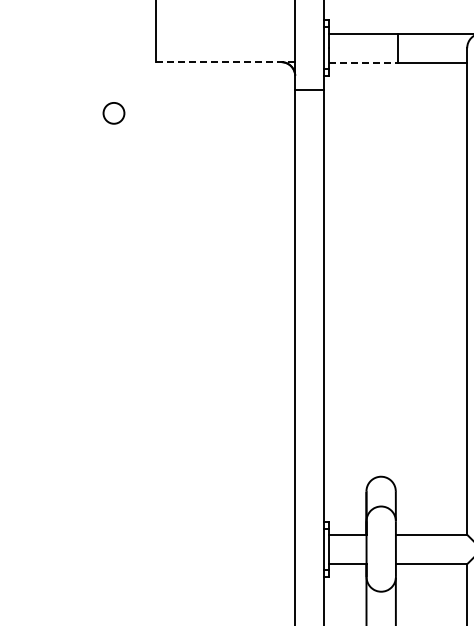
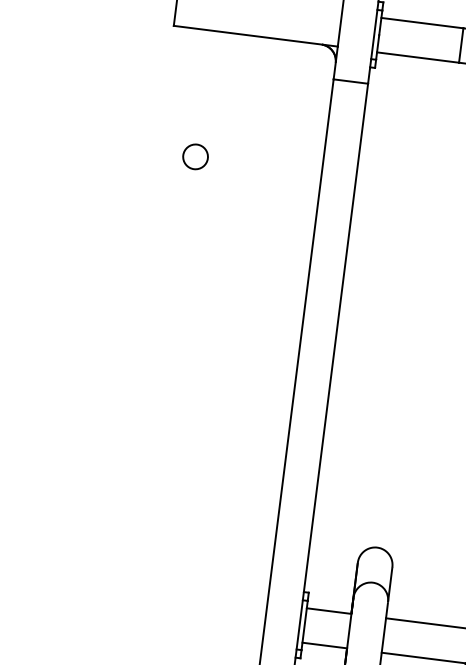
line: (225, 62) -> (255, 36), dashed -> solid
line: (363, 62) -> (418, 57), dashed -> solid
circle: (113, 113) -> (194, 157), moved

